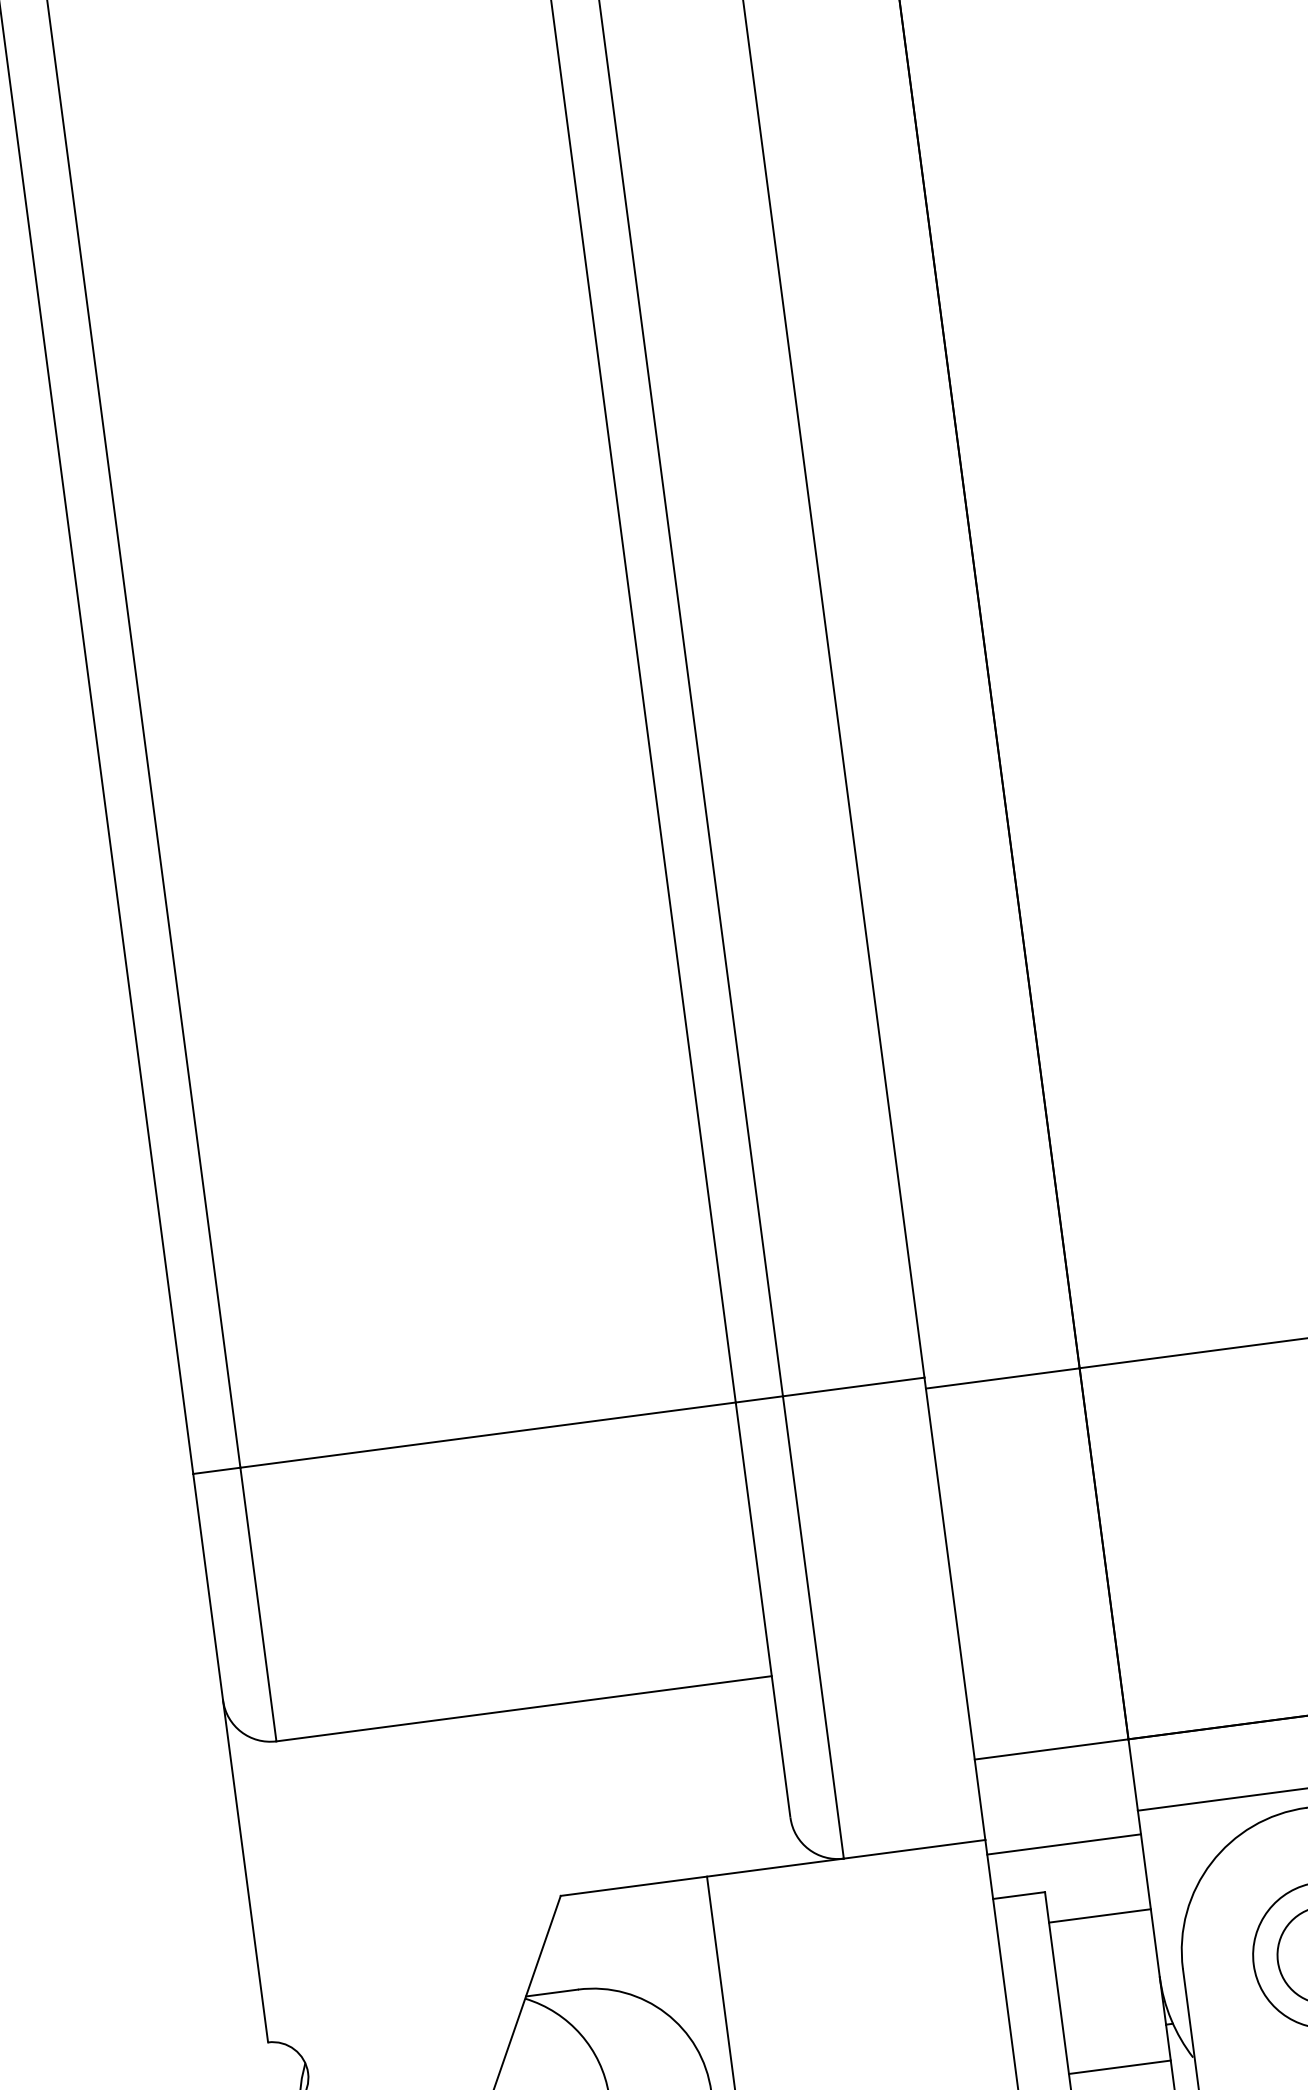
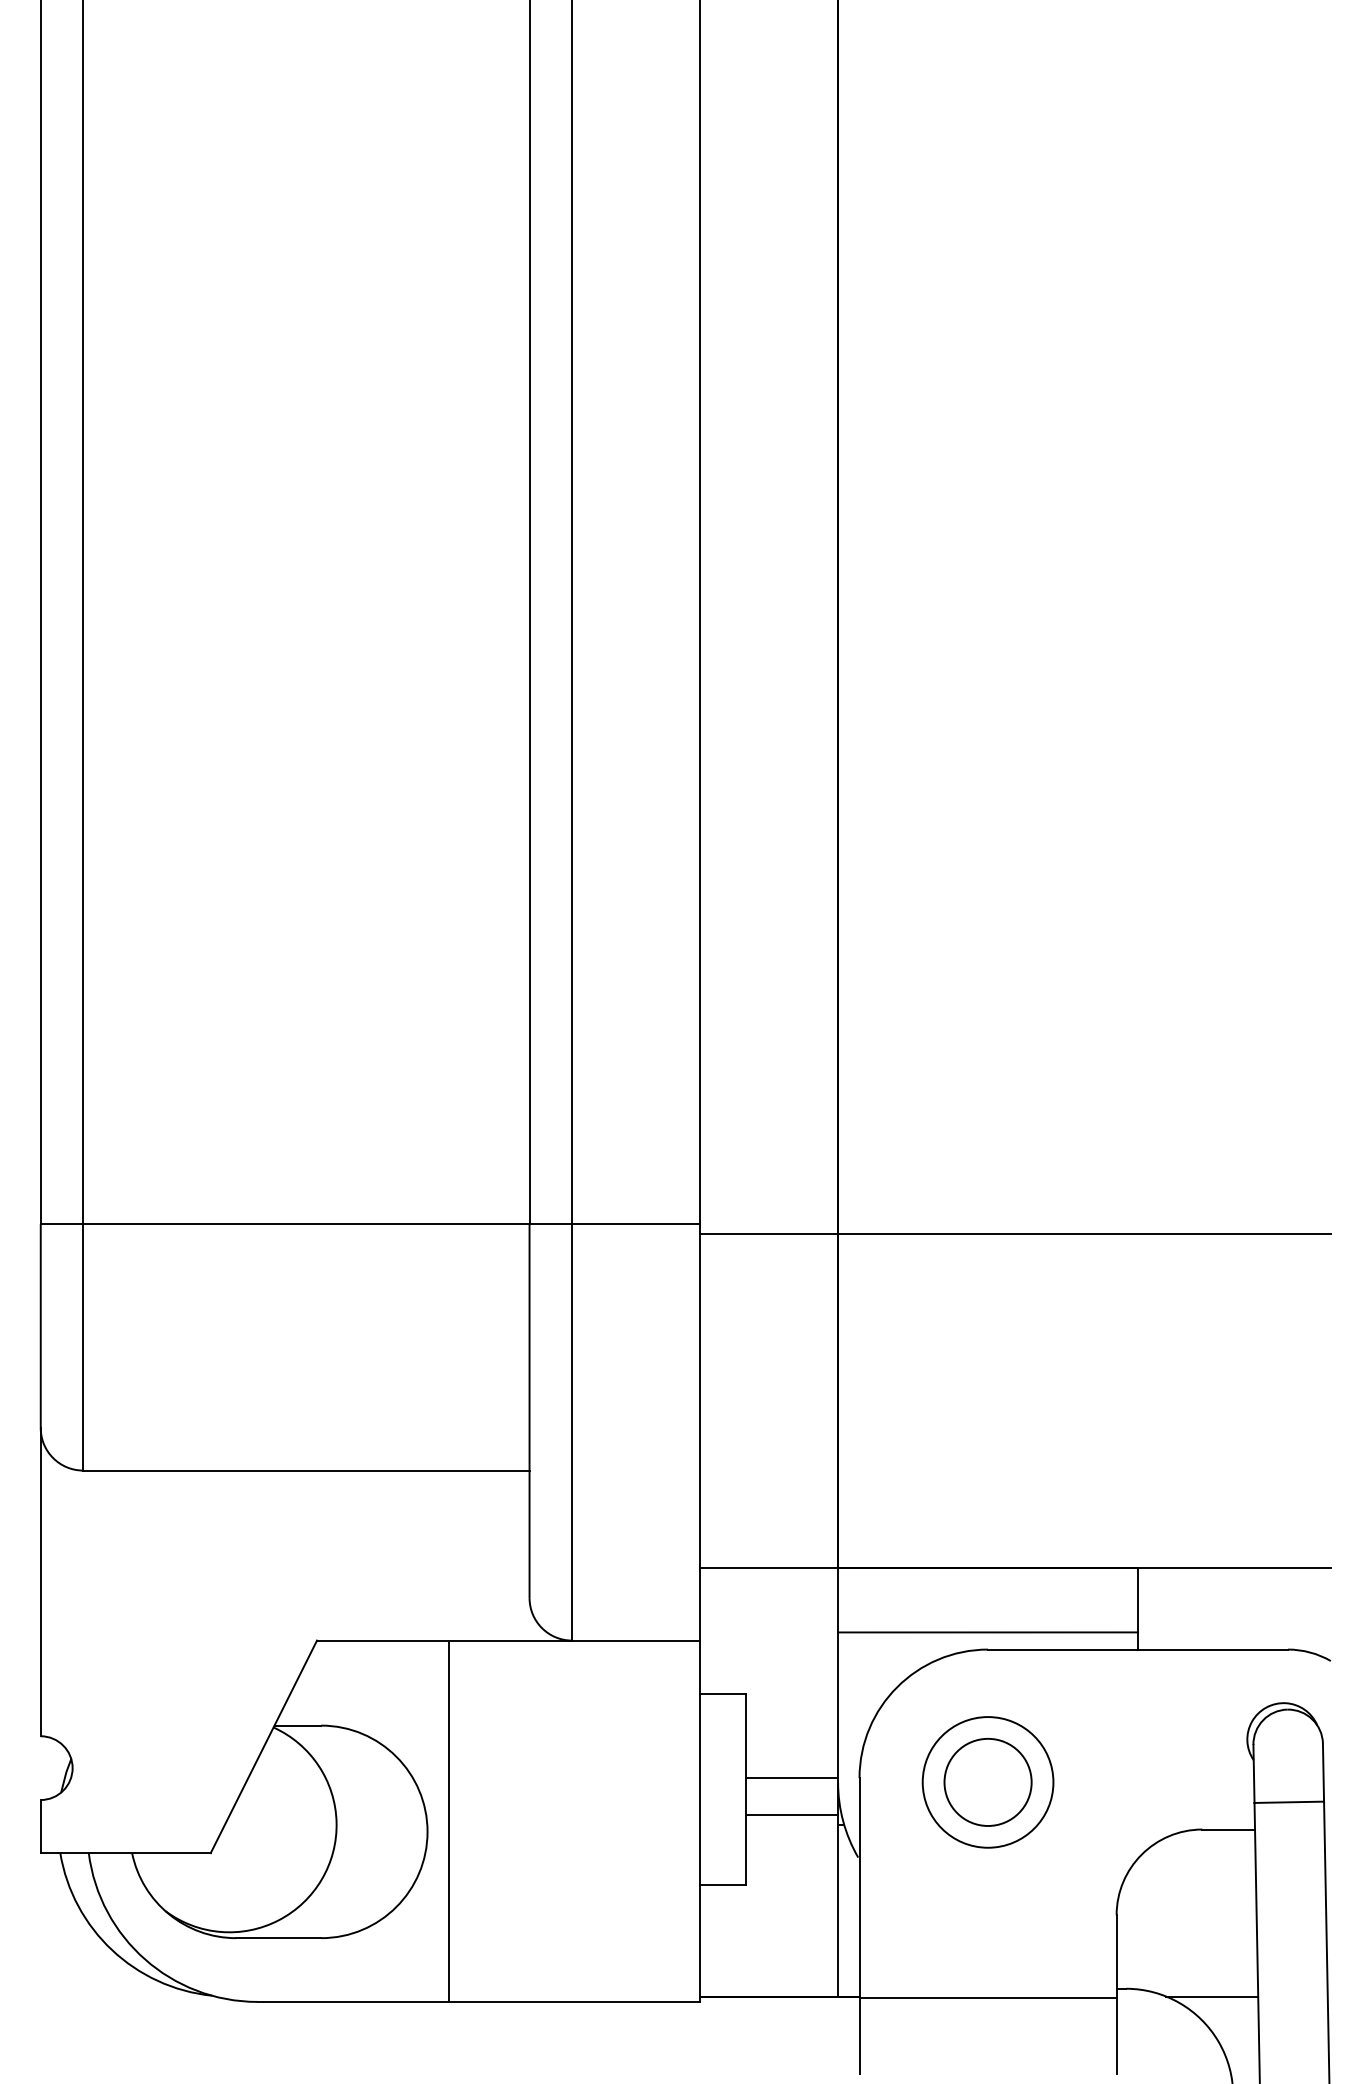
line: (1063, 1844) -> (768, 1653), removed
line: (1100, 1916) -> (792, 1778), moved
line: (1120, 2067) -> (792, 1814), moved

